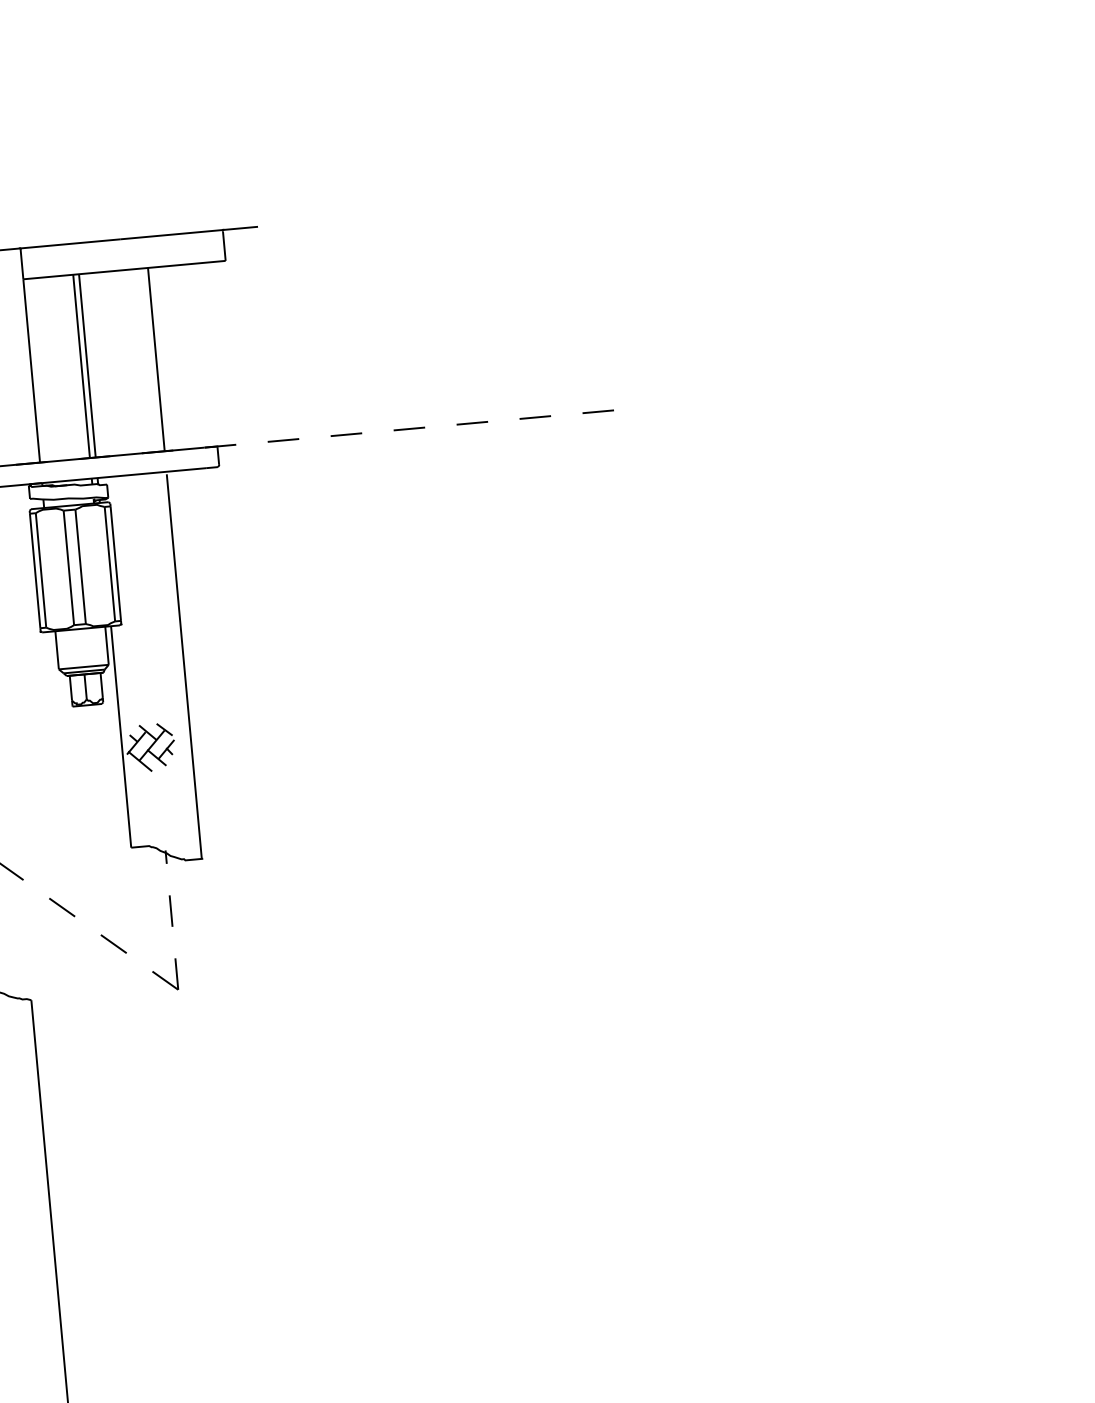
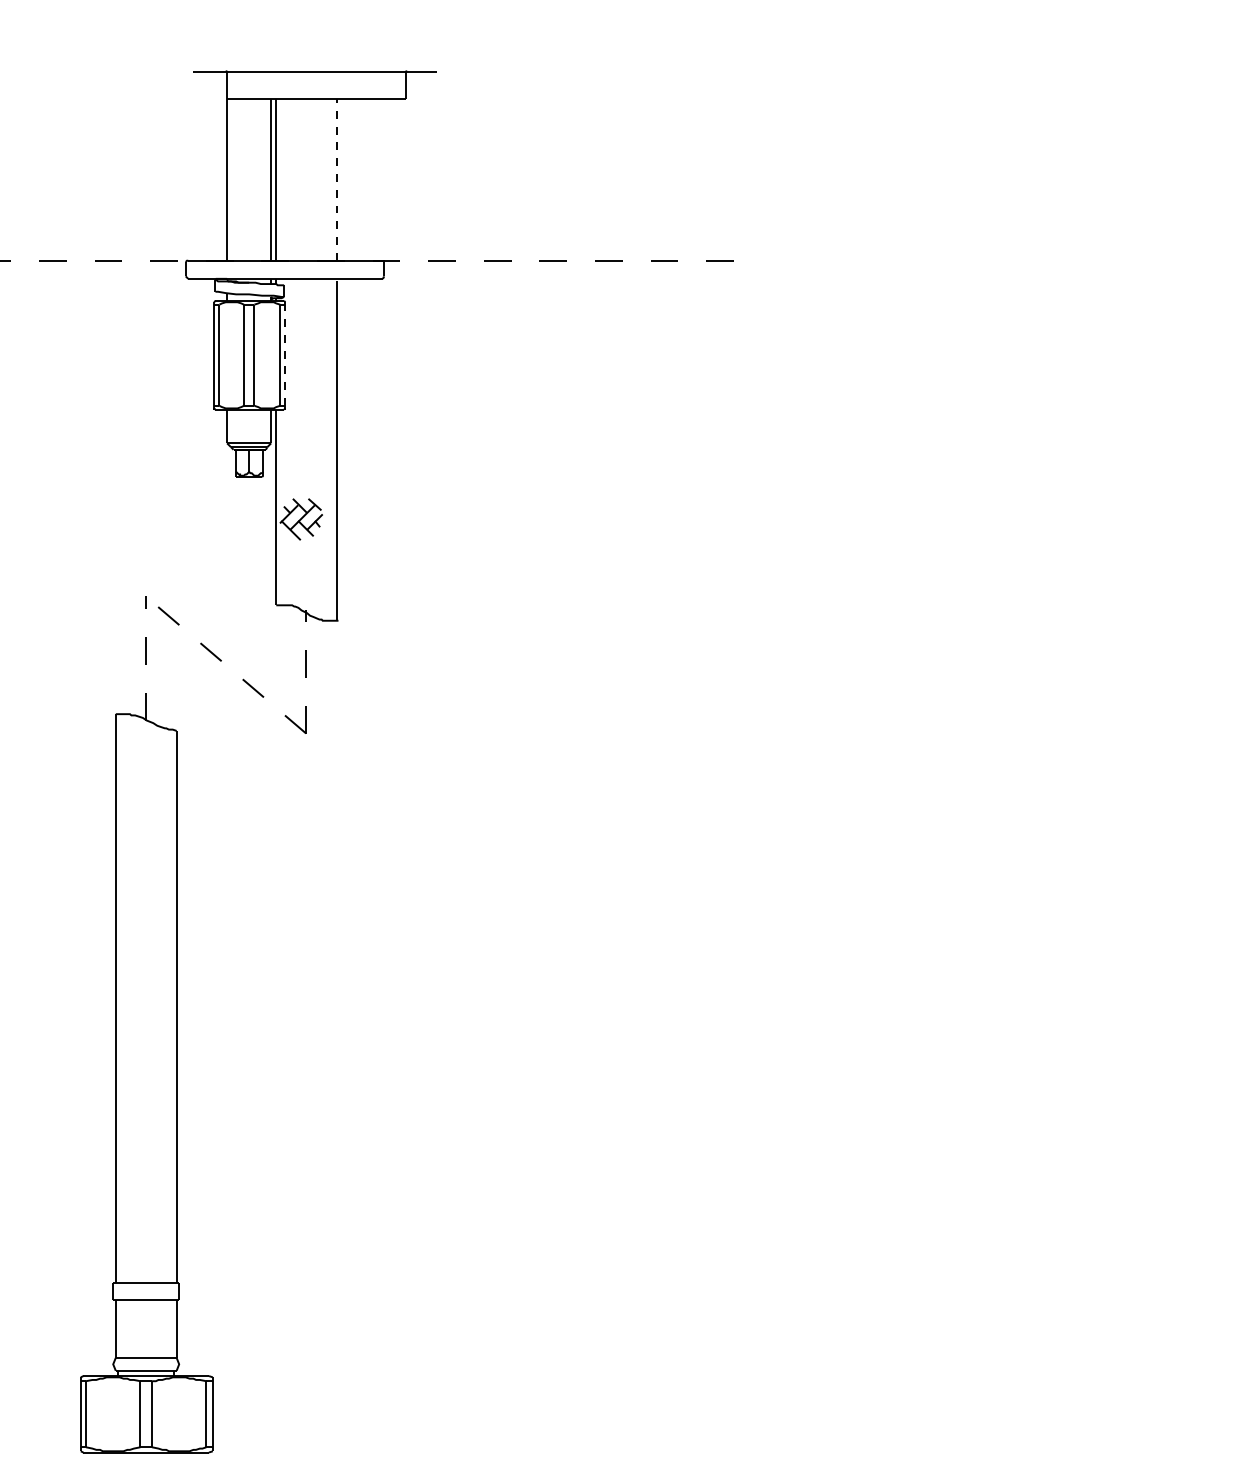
line: (156, 359) -> (337, 179), solid -> dashed
line: (115, 563) -> (285, 355), solid -> dashed

